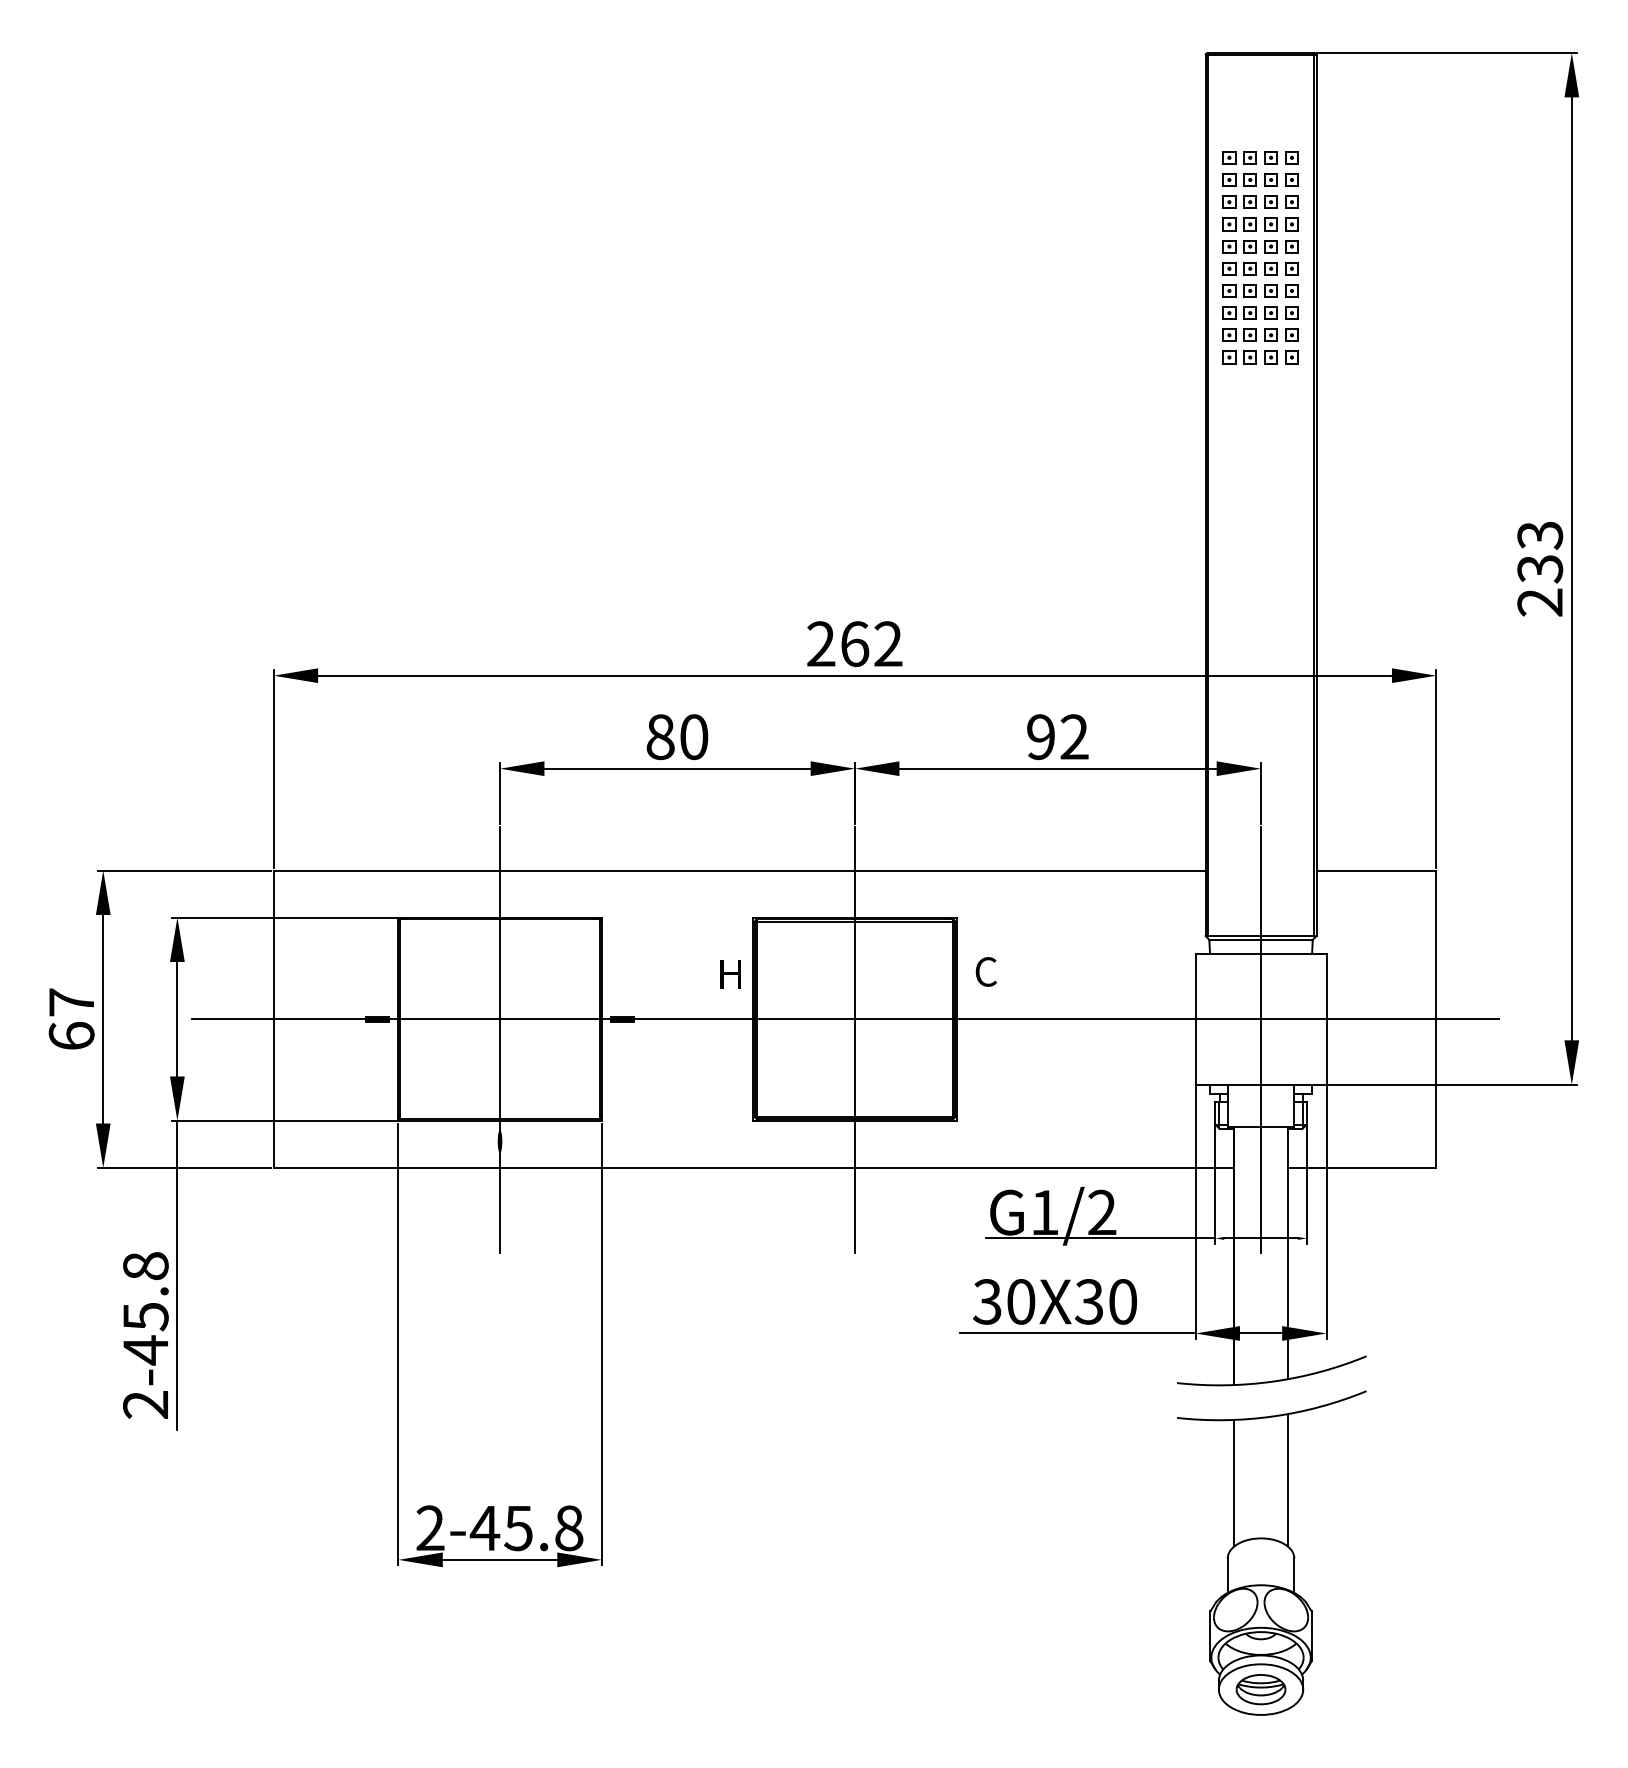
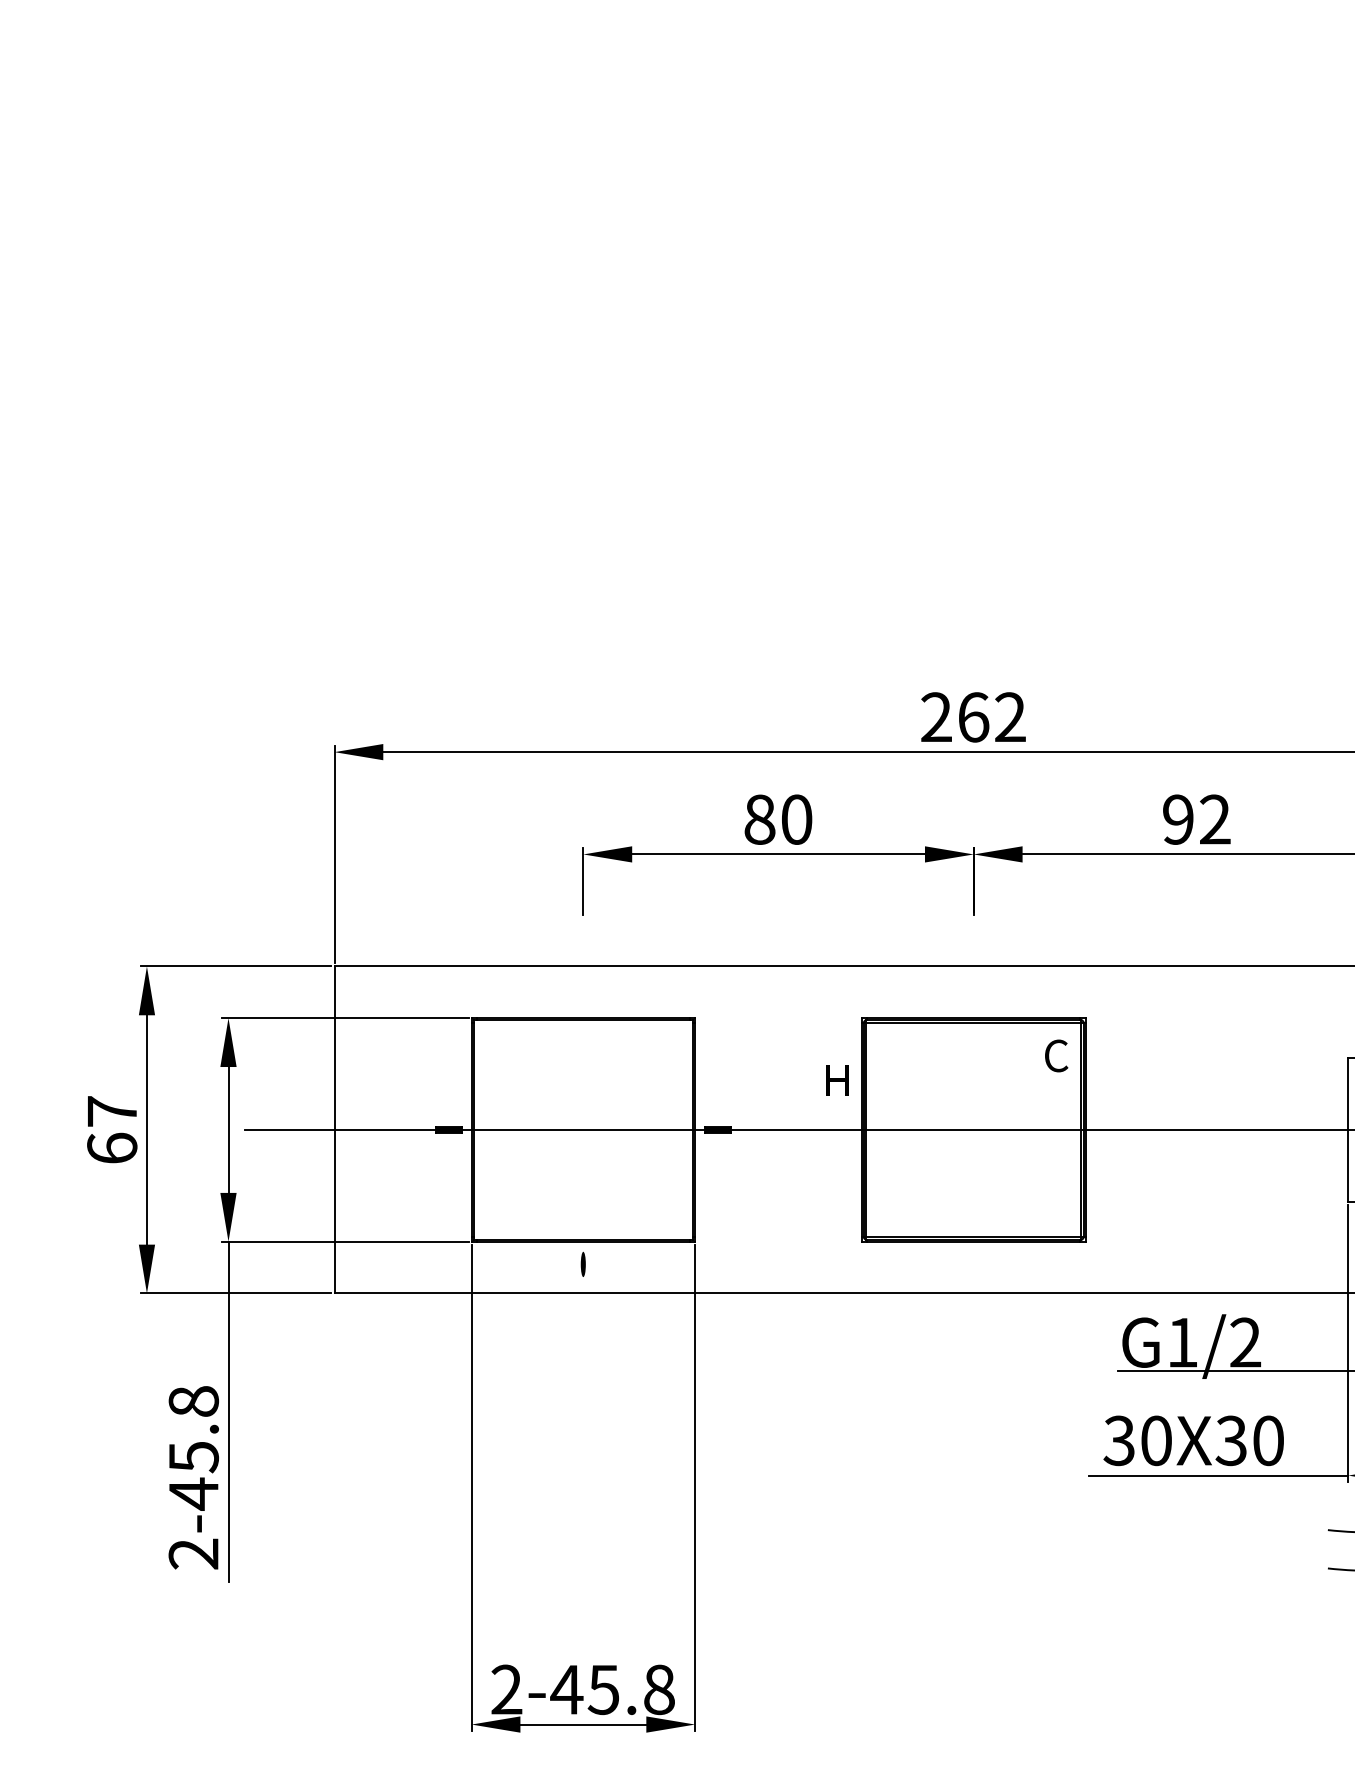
text: (985, 971) -> (1055, 1055), moved
line: (500, 1039) -> (583, 1152), removed
line: (855, 1039) -> (974, 1152), removed

